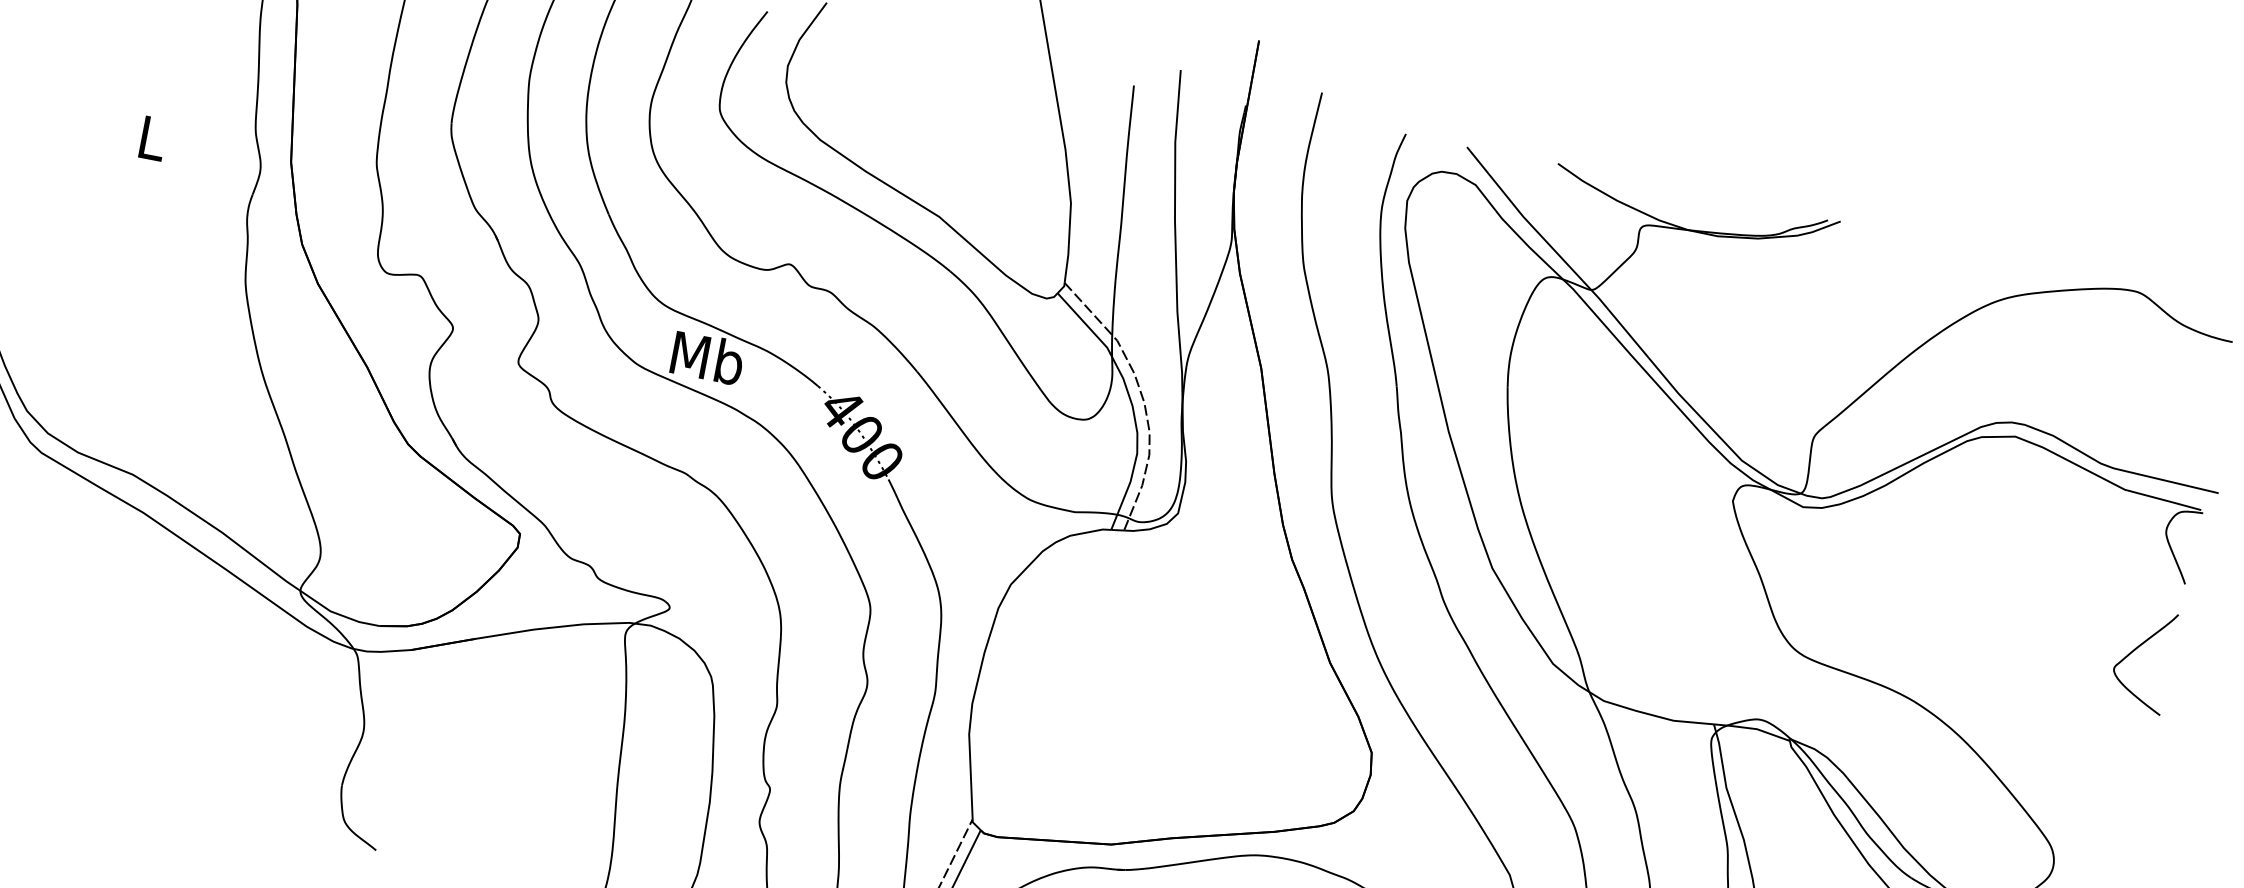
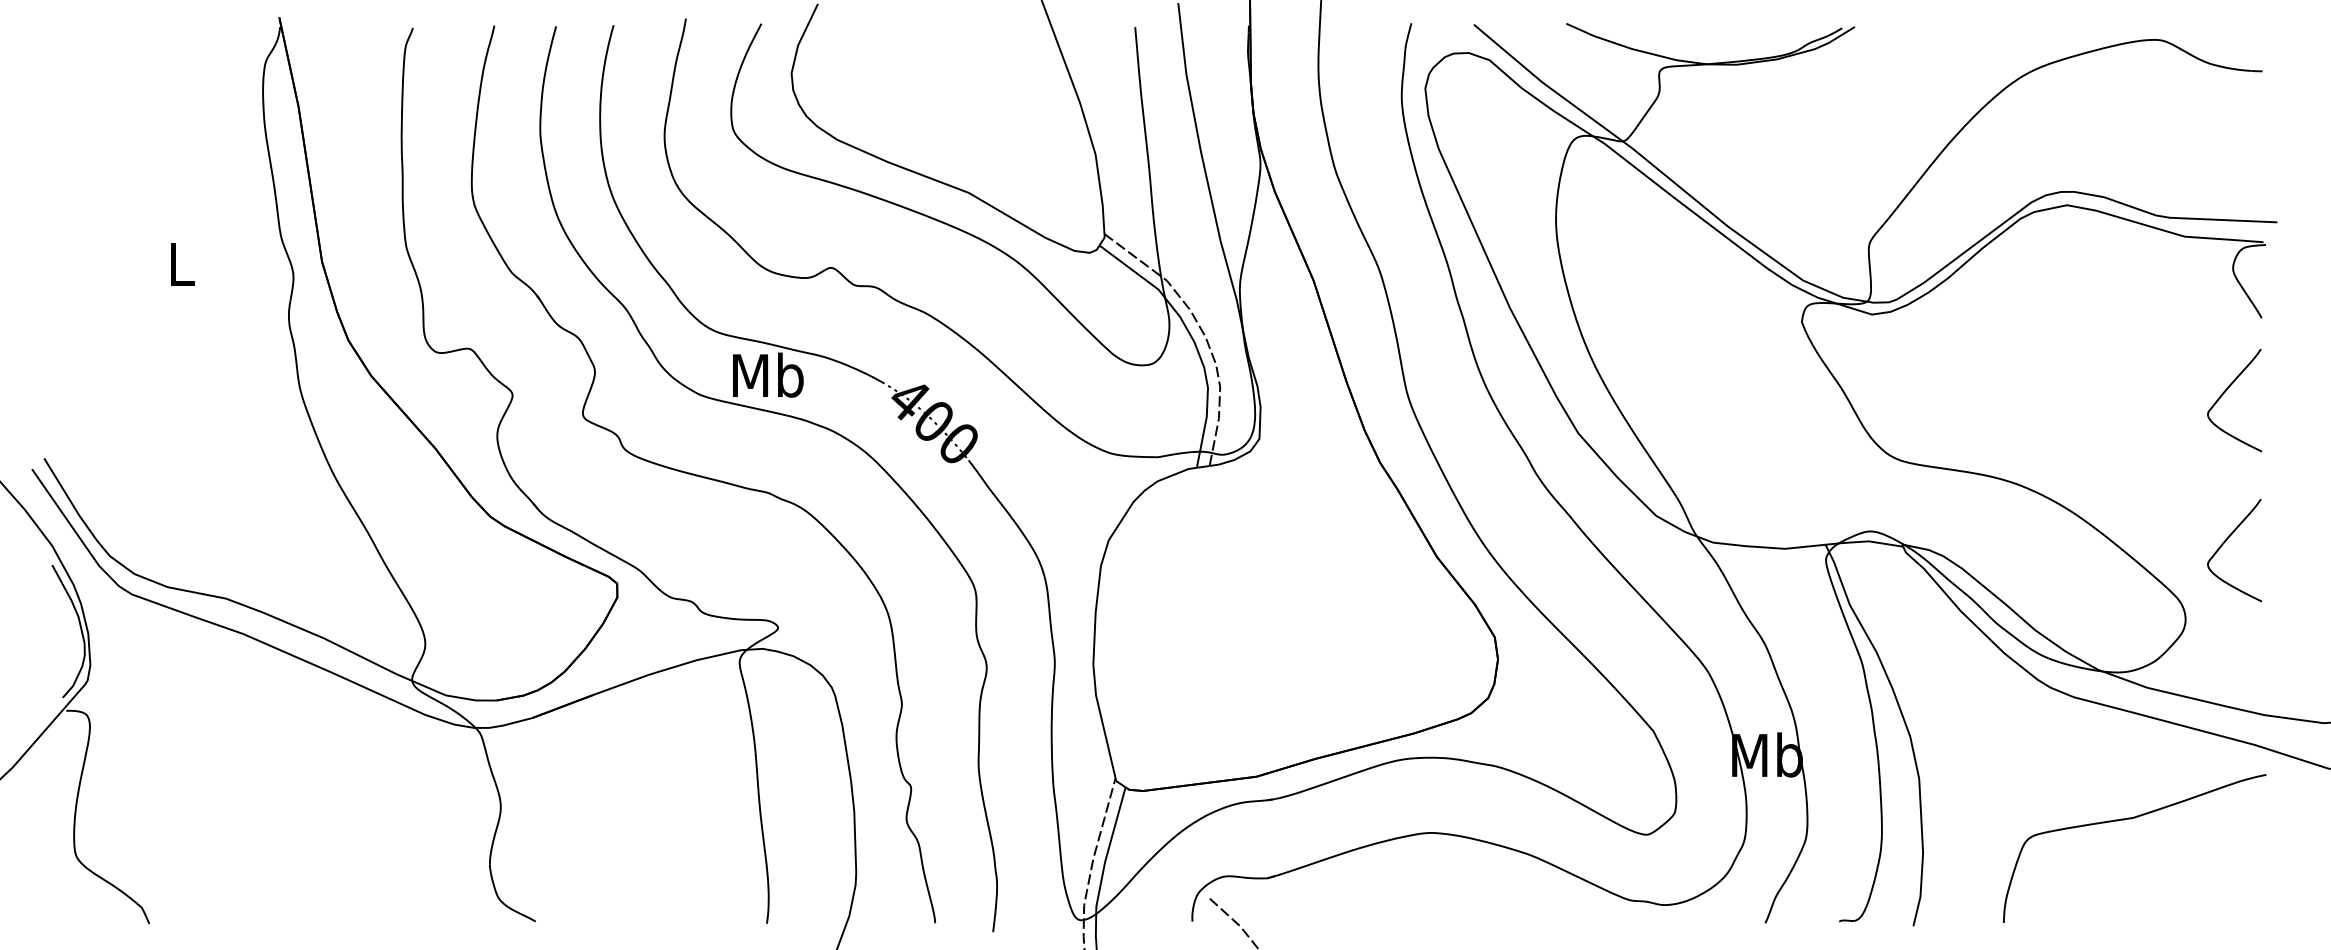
curve: (2108, 796) -> (2226, 541), added

